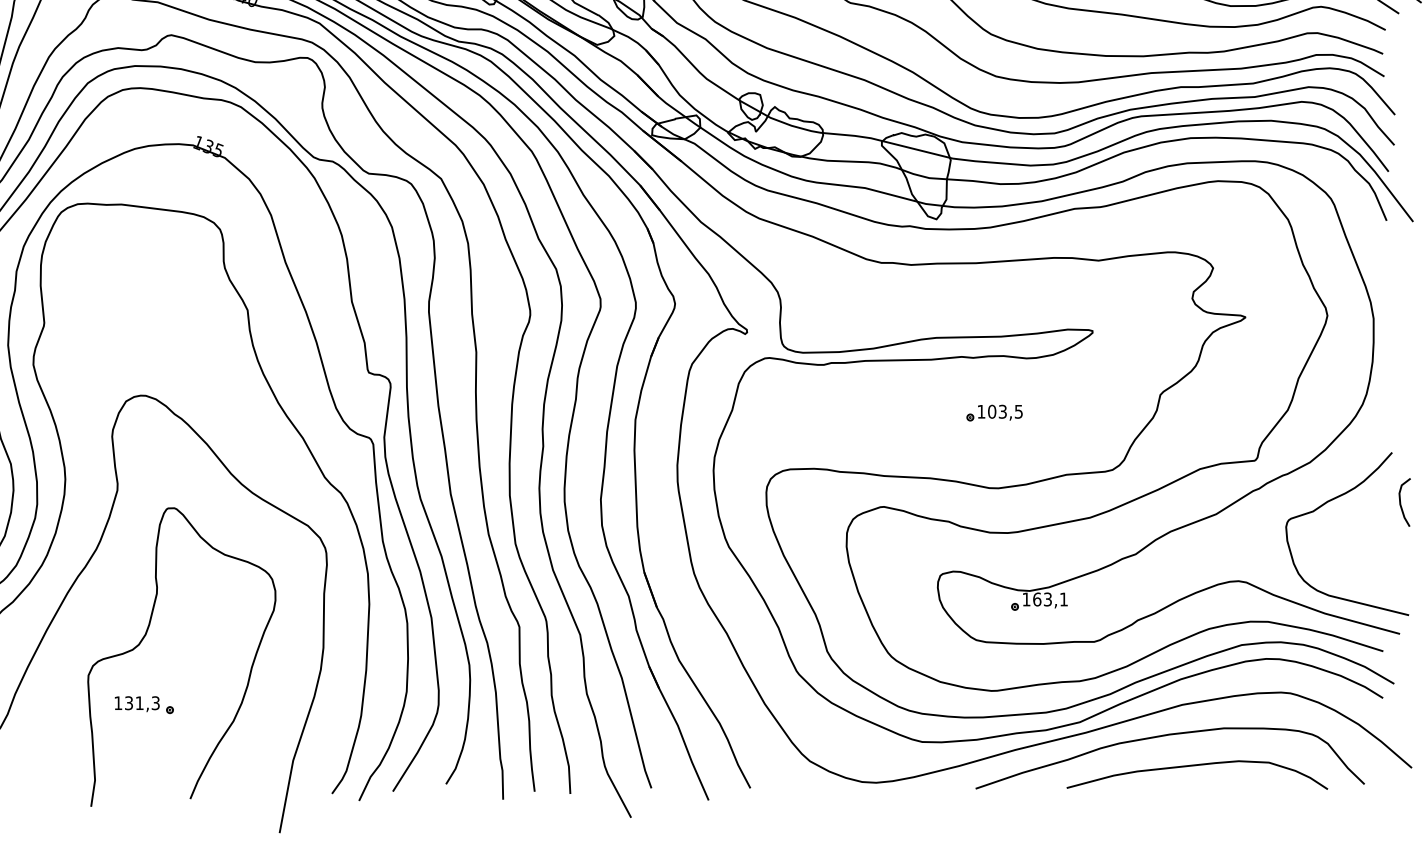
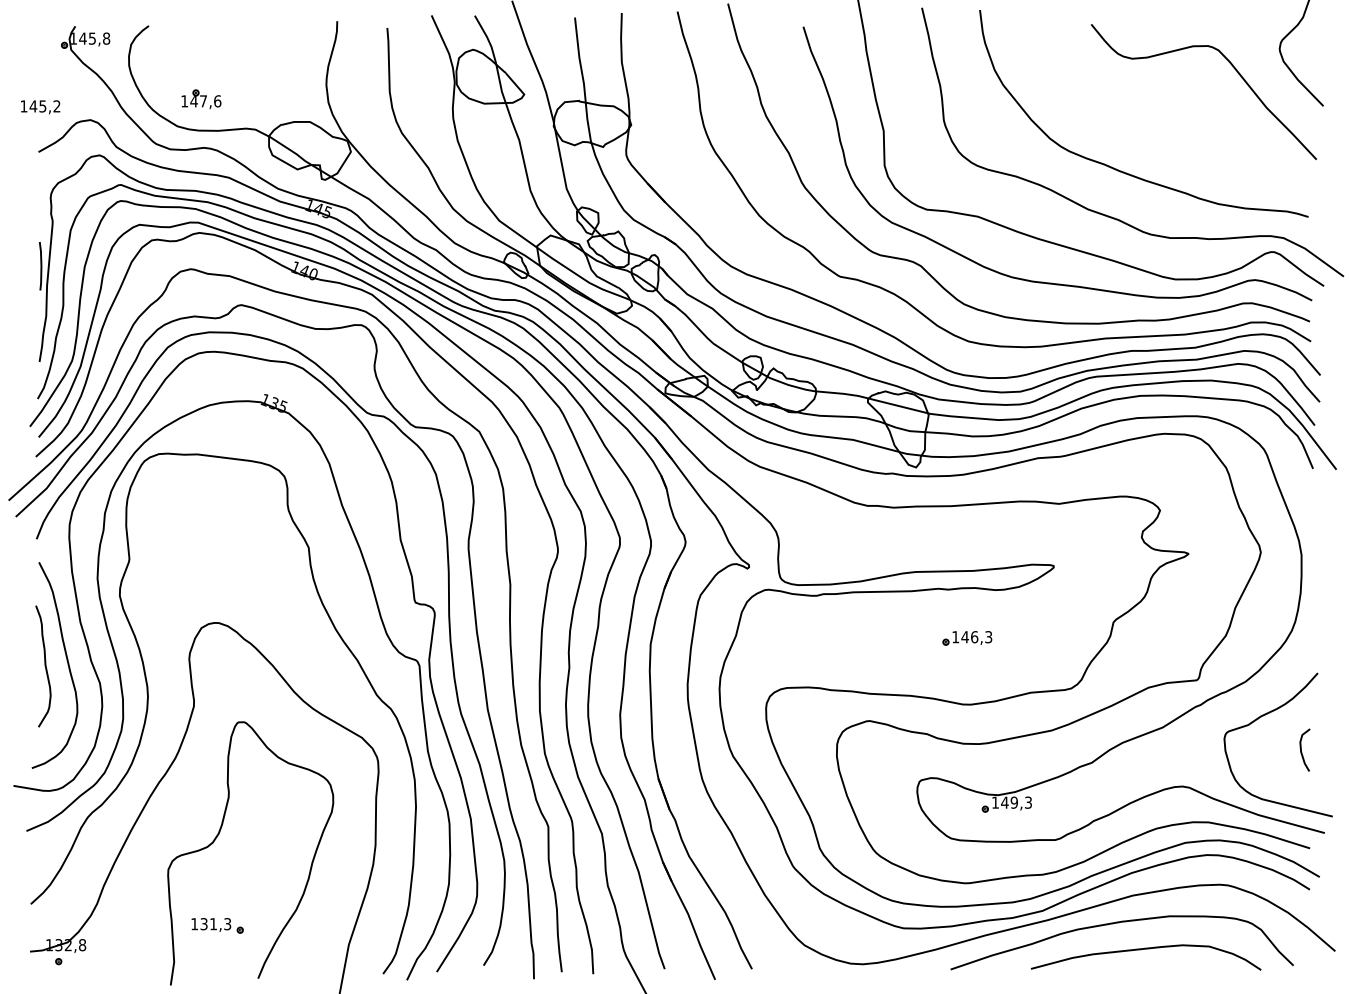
text: (1004, 412) -> (976, 637), 103,5 -> 146,3
curve: (1400, 501) -> (1301, 749), moved
text: (1050, 599) -> (1016, 802), 163,1 -> 149,3
part: (144, 704) -> (217, 925), moved

